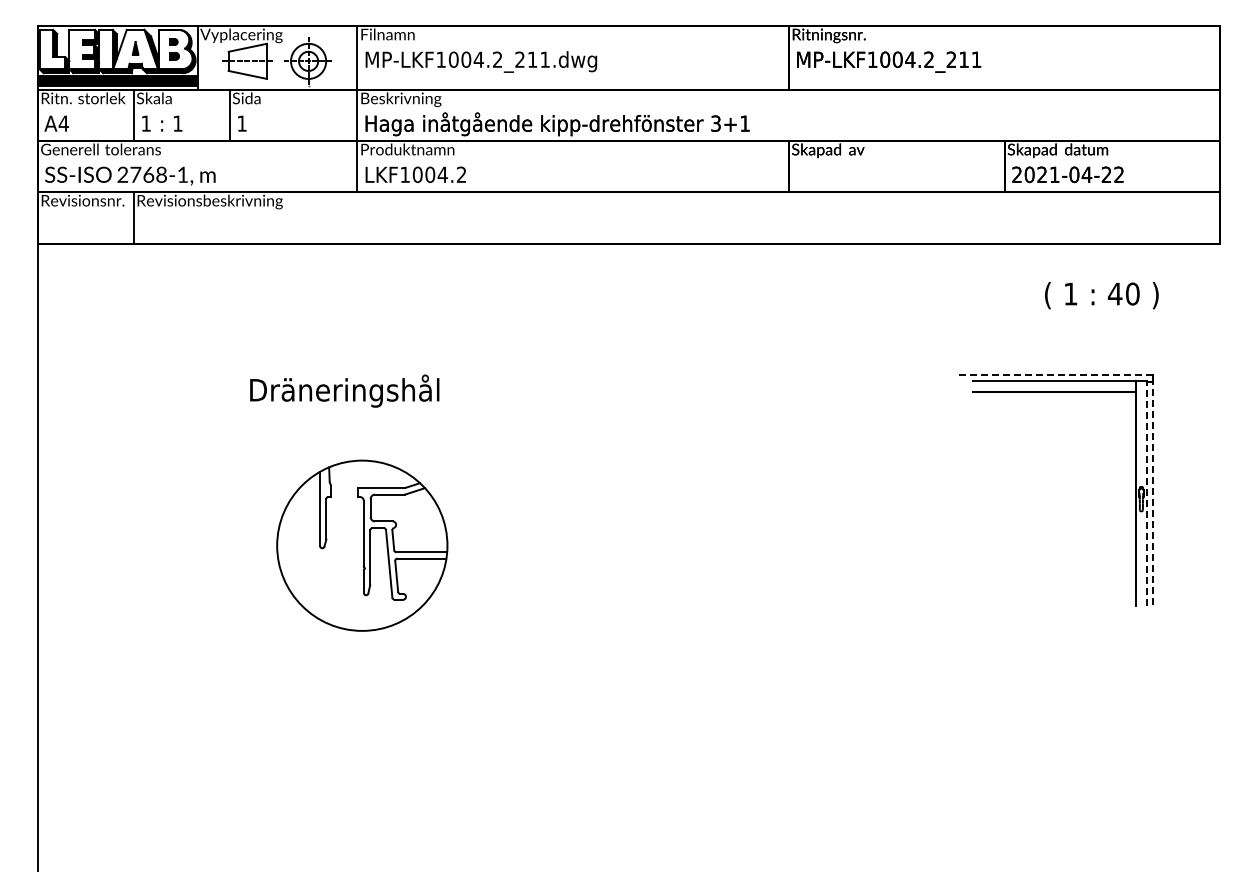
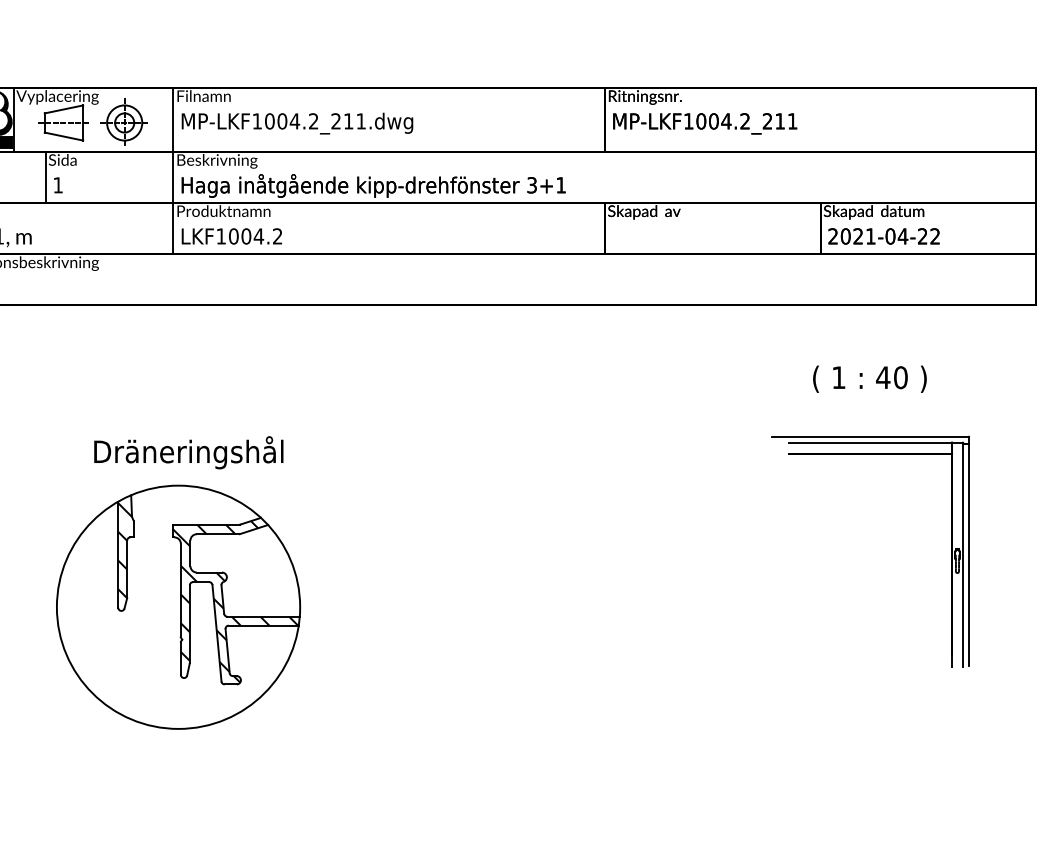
text: (1101, 295) -> (869, 379), moved
line: (1054, 375) -> (870, 437), dashed -> solid
text: (344, 390) -> (188, 452), moved
line: (1146, 492) -> (962, 554), dashed -> solid
line: (1152, 492) -> (968, 554), dashed -> solid
part: (361, 545) -> (177, 607), size x1.43

